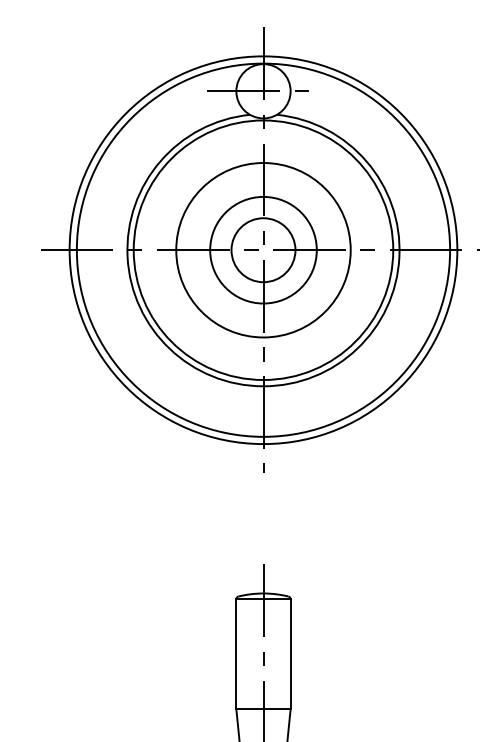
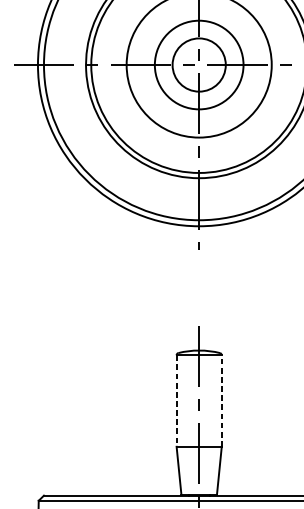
line: (290, 653) -> (221, 400), solid -> dashed
line: (236, 654) -> (176, 401), solid -> dashed

